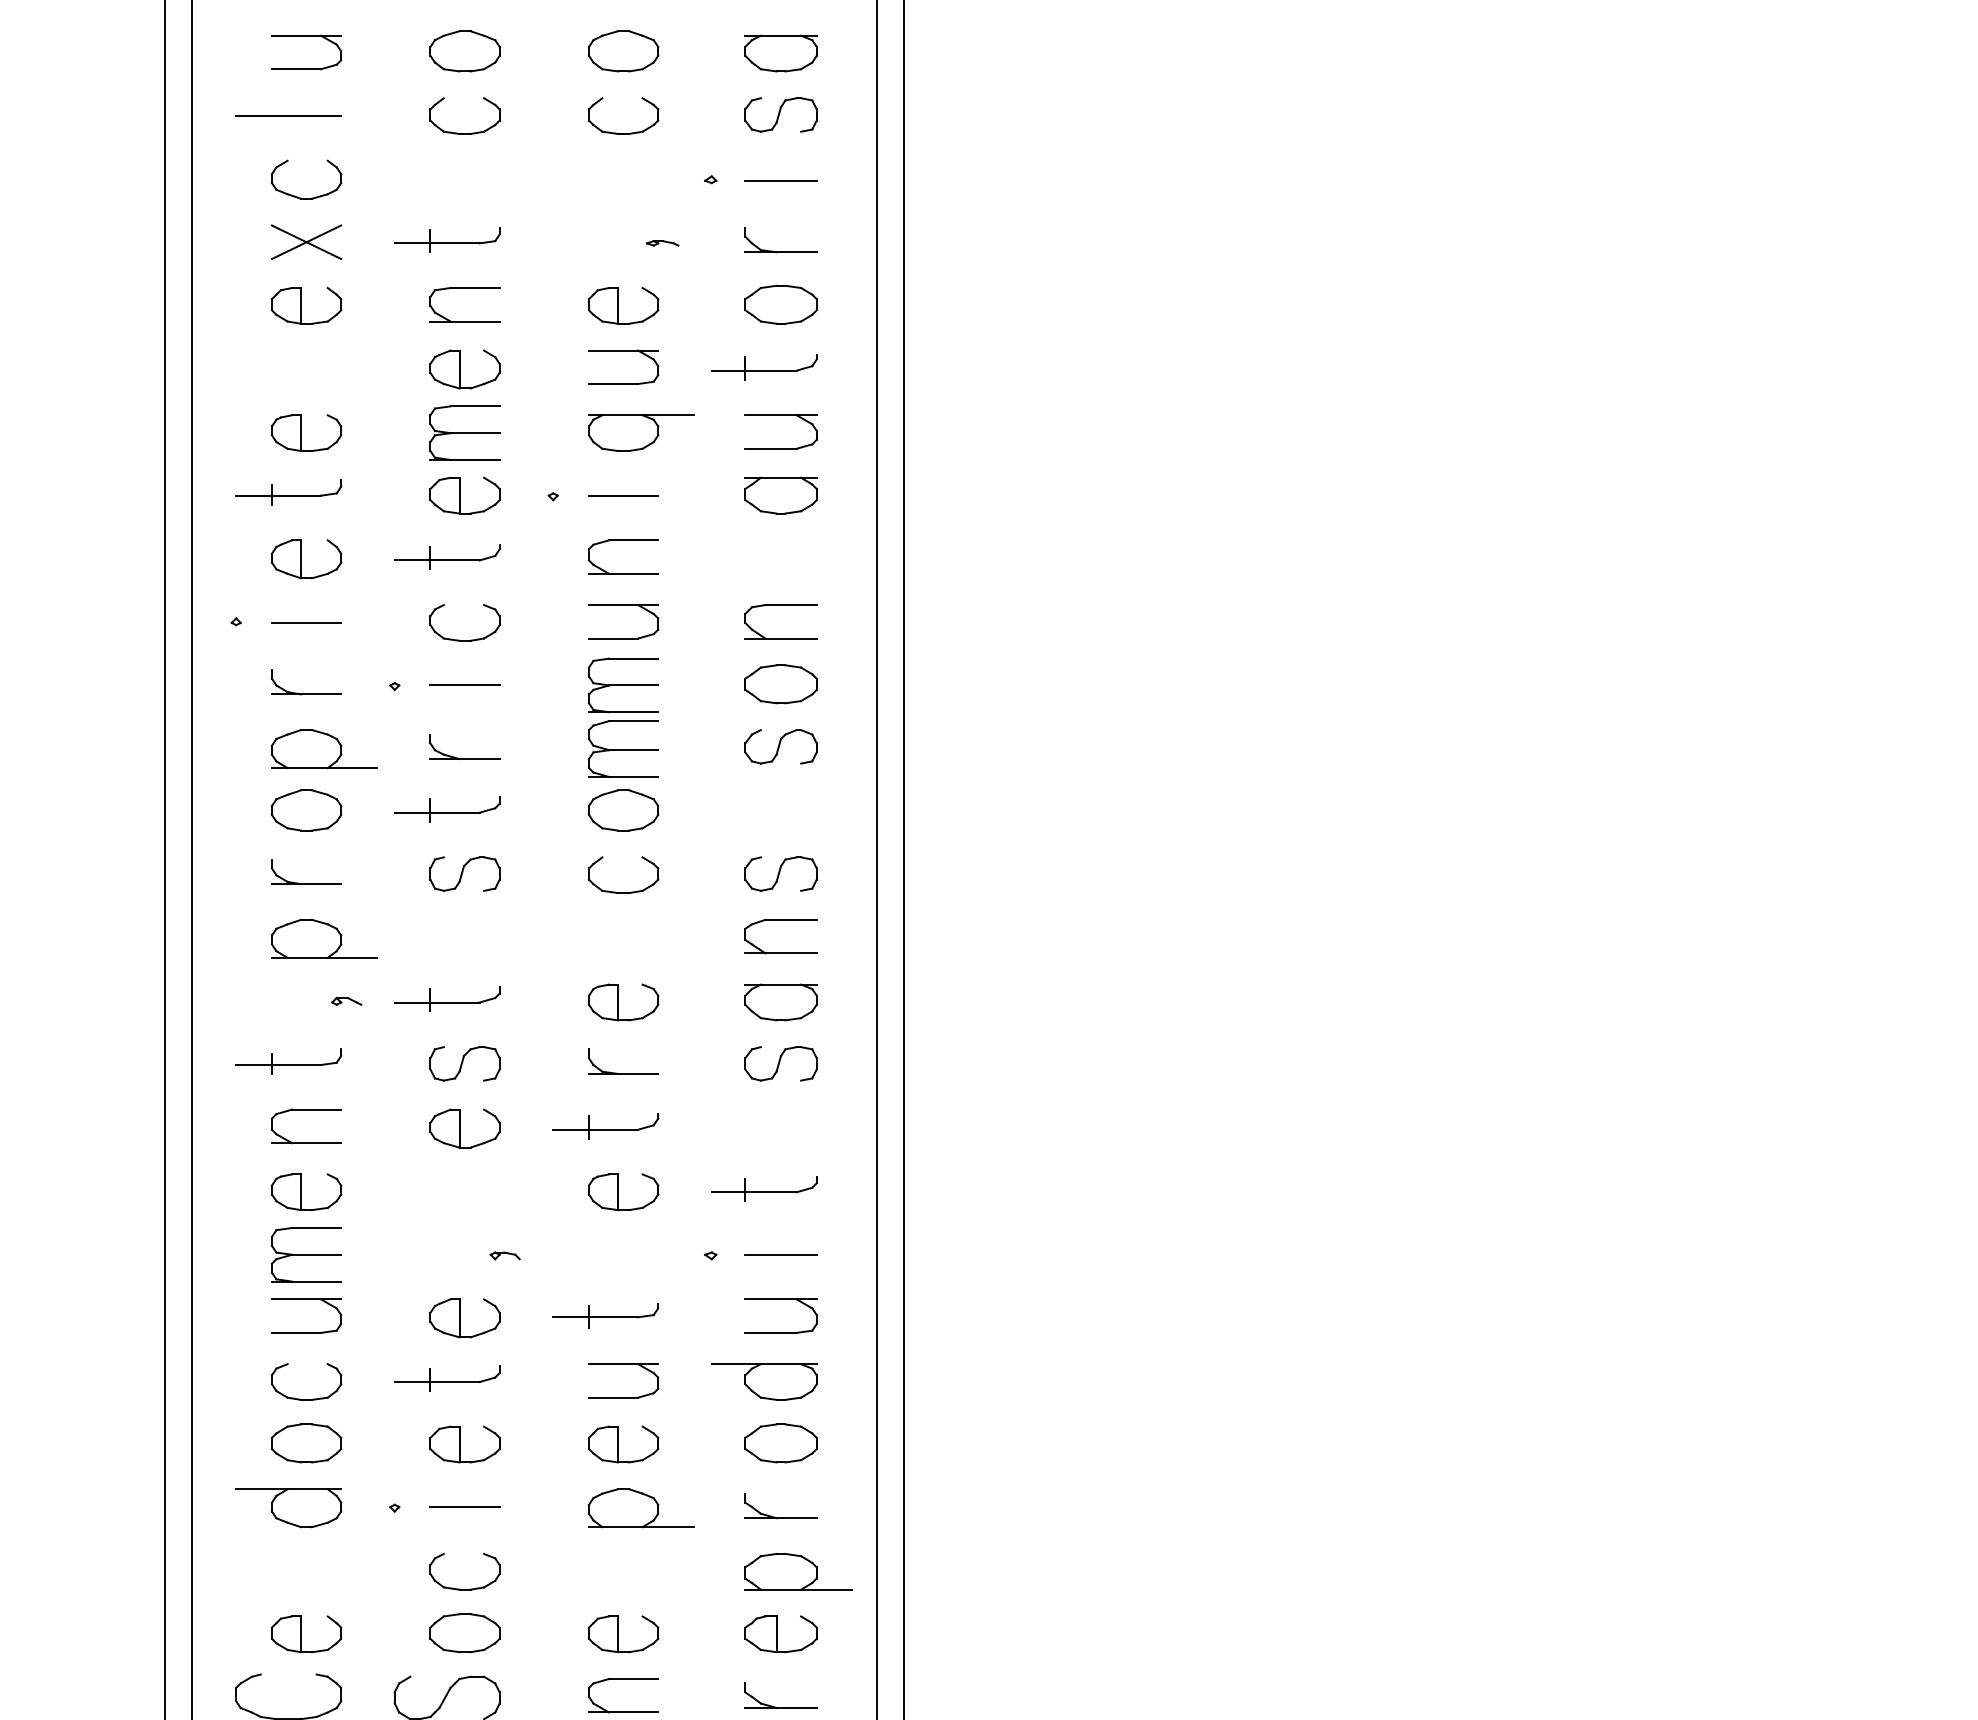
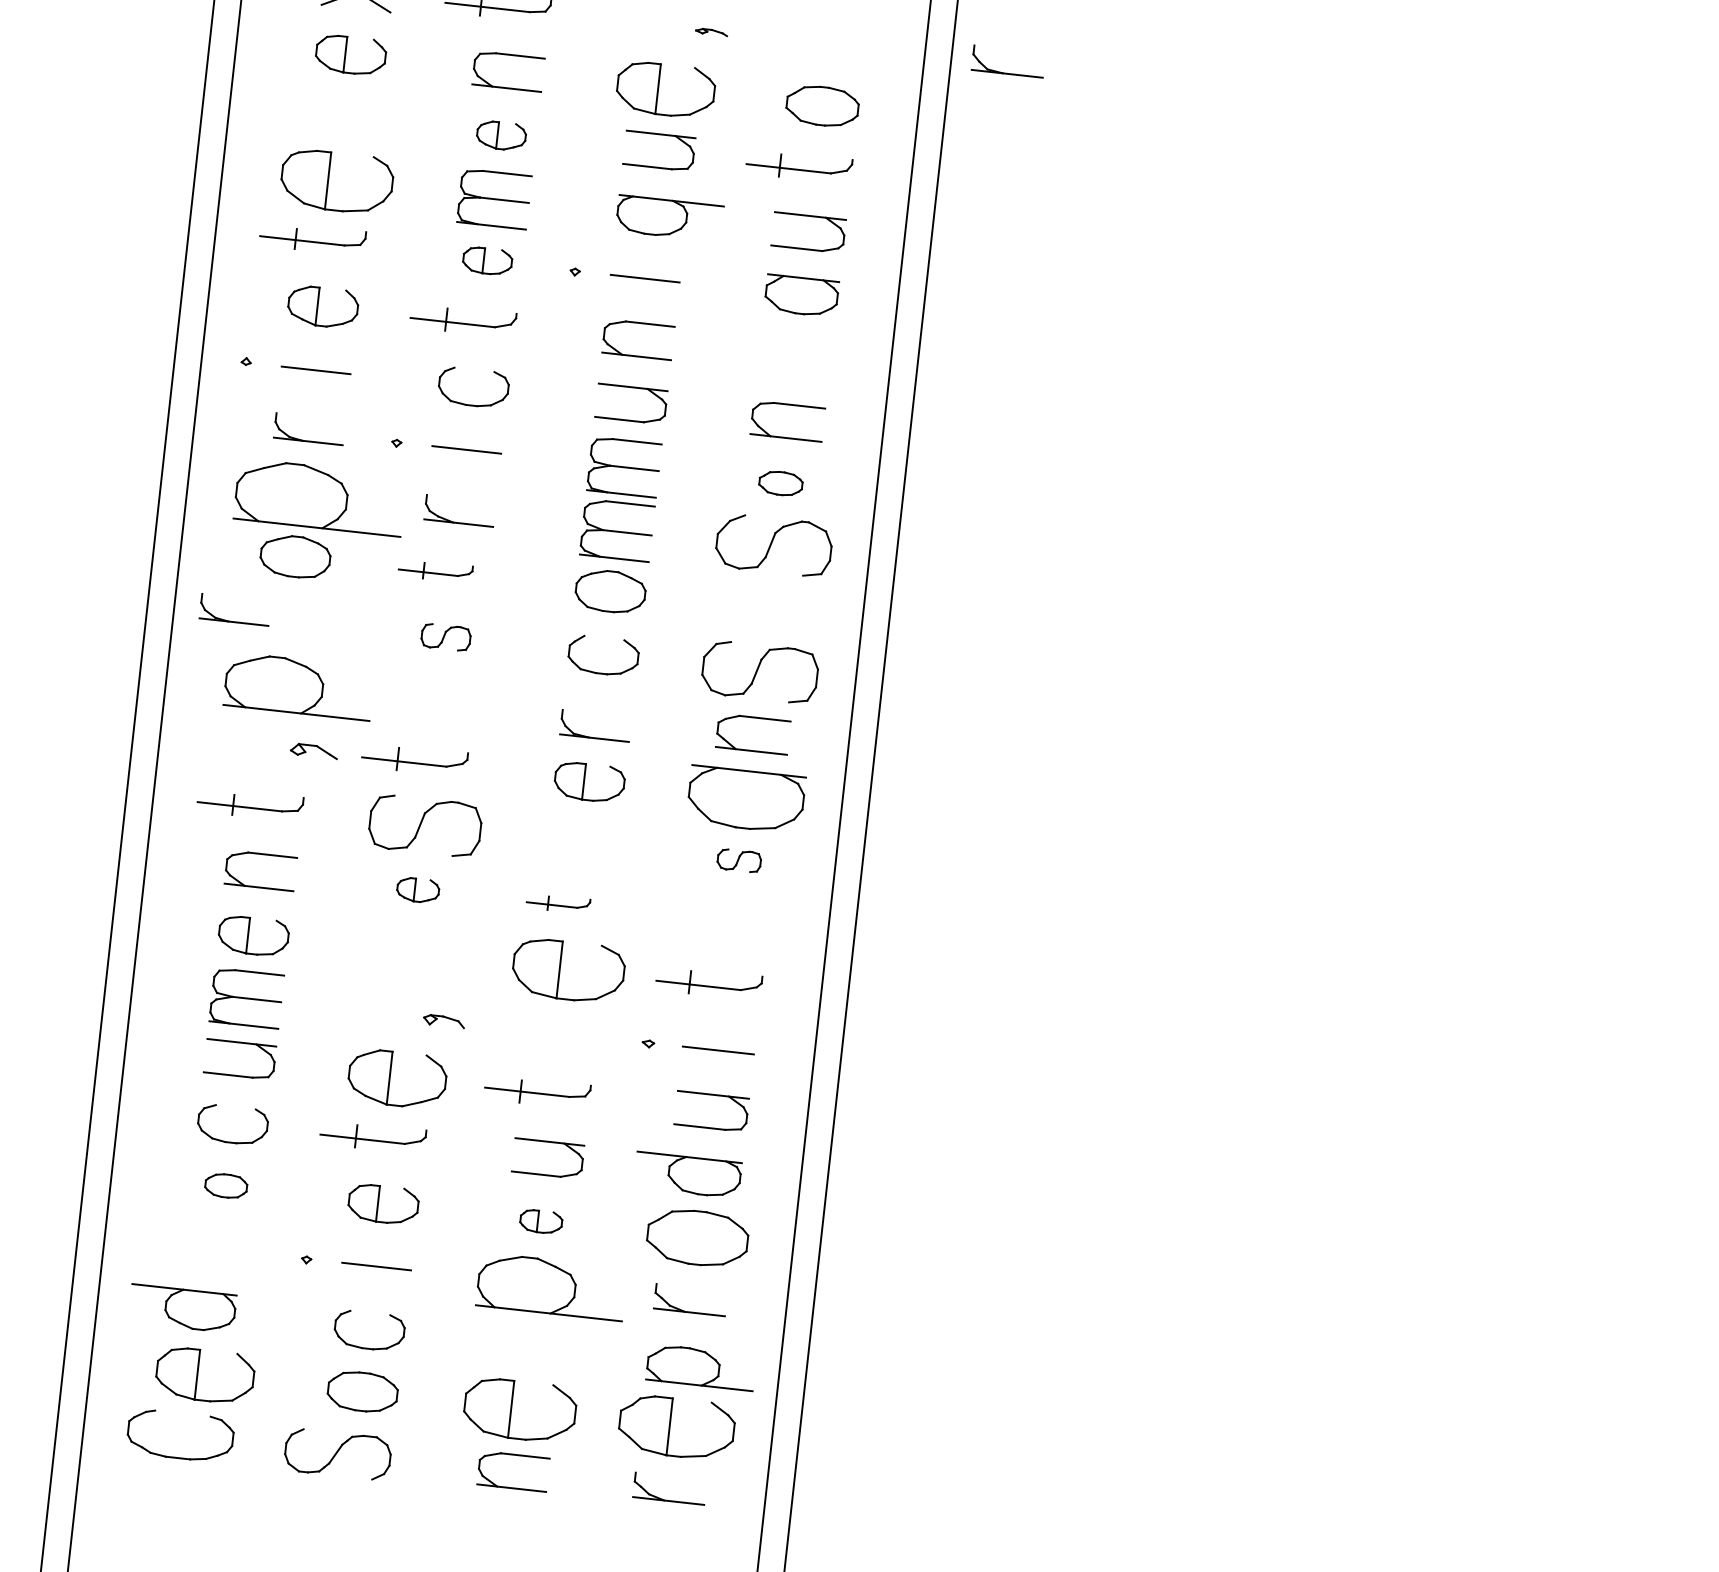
part: (780, 251) -> (1006, 72), moved
part: (623, 305) -> (665, 89), size x1.4
part: (464, 369) -> (500, 135), size x0.7
part: (306, 432) -> (336, 181), size x1.6
part: (464, 495) -> (487, 261), size x0.7
part: (780, 684) -> (780, 483), size x0.6
part: (780, 746) -> (773, 545), size x1.6
part: (323, 749) -> (319, 498), size x1.6
part: (447, 809) -> (435, 571), size x0.7
part: (464, 873) -> (445, 636), size x0.7
part: (780, 873) -> (759, 671), size x1.6
part: (305, 883) -> (232, 621), moved
part: (323, 938) -> (298, 685), size x1.4
part: (346, 1000) -> (314, 750), size x1.6
part: (780, 1002) -> (745, 799), size x1.6
part: (464, 1063) -> (424, 825), size x1.6
part: (780, 1063) -> (738, 860), size x0.6
part: (623, 1073) -> (594, 737), moved
part: (605, 1126) -> (557, 903), size x0.6
part: (464, 1128) -> (417, 890), size x0.6
part: (623, 1192) -> (568, 971), size x1.6
part: (504, 1255) -> (443, 1020), size x1.4
part: (464, 1318) -> (396, 1079), size x1.4
part: (306, 1443) -> (225, 1186), size x0.6
part: (780, 1443) -> (697, 1238), size x1.4
part: (623, 1444) -> (540, 1221), size x0.6
part: (288, 1508) -> (182, 1308), moved
part: (641, 1508) -> (551, 1287), size x1.4
part: (306, 1634) -> (205, 1375), size x1.4
part: (623, 1634) -> (520, 1410), size x1.6
part: (780, 1634) -> (676, 1427), size x1.6

